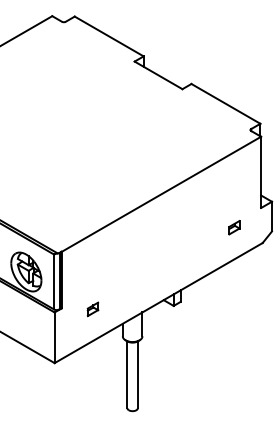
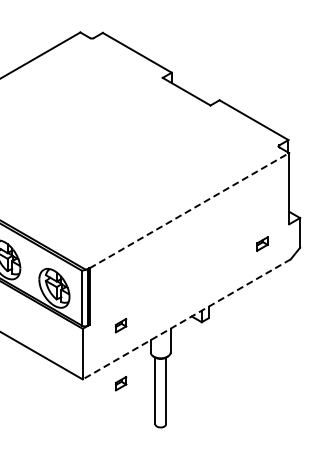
line: (161, 194) -> (189, 210), solid -> dashed
line: (158, 303) -> (186, 319), solid -> dashed
part: (92, 367) -> (120, 383), added

